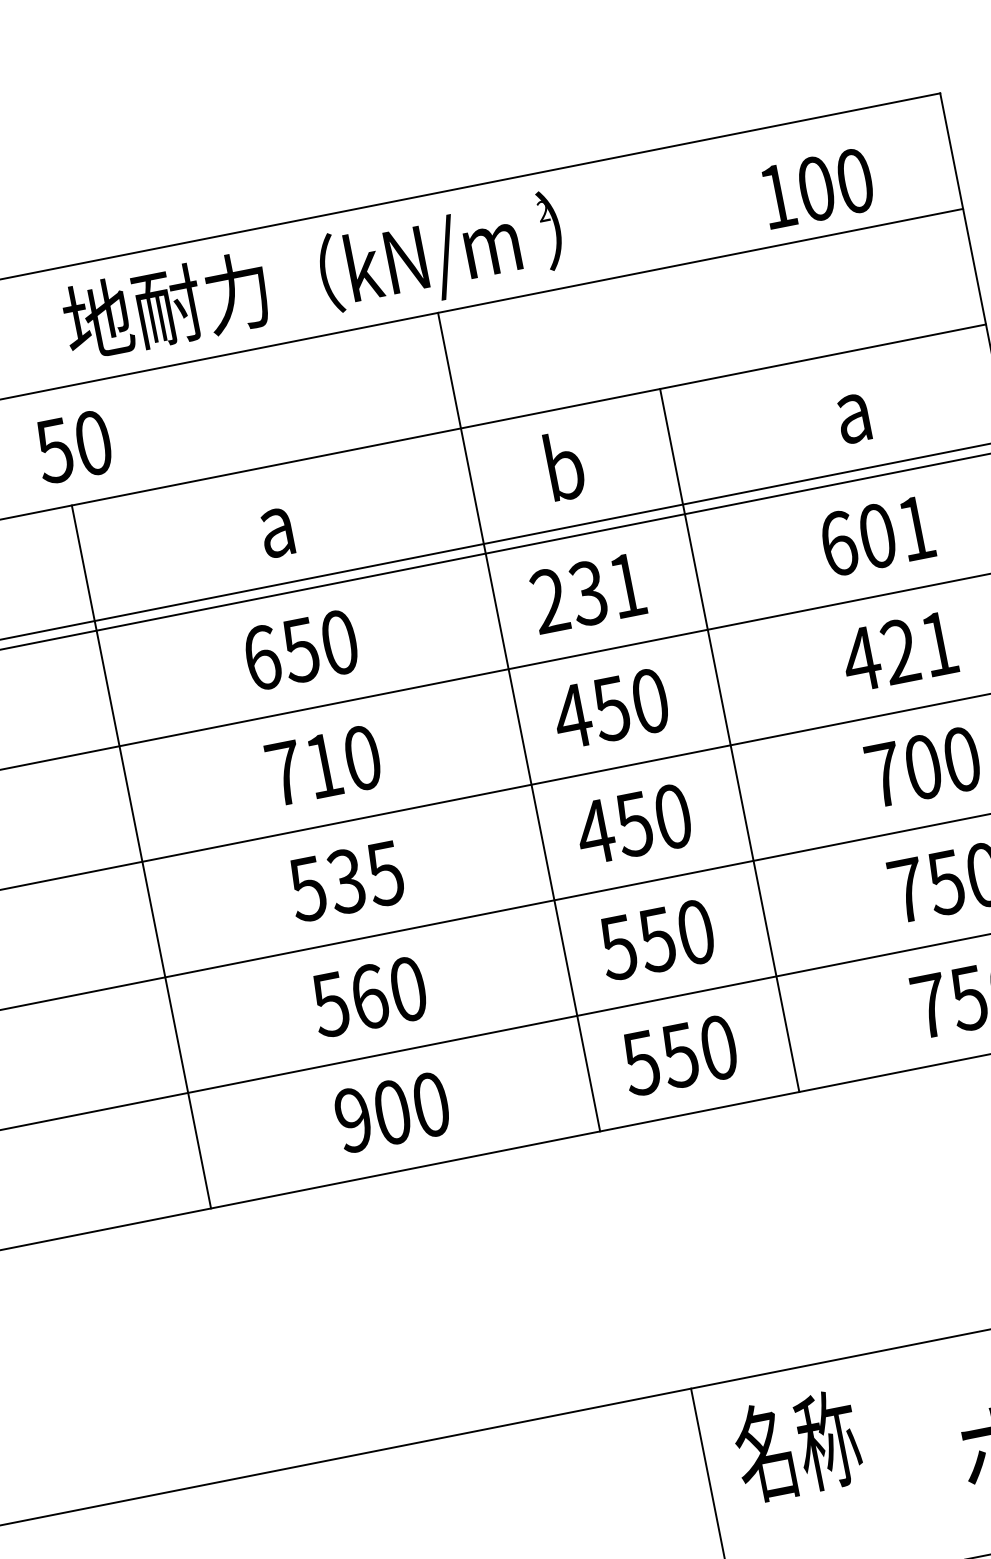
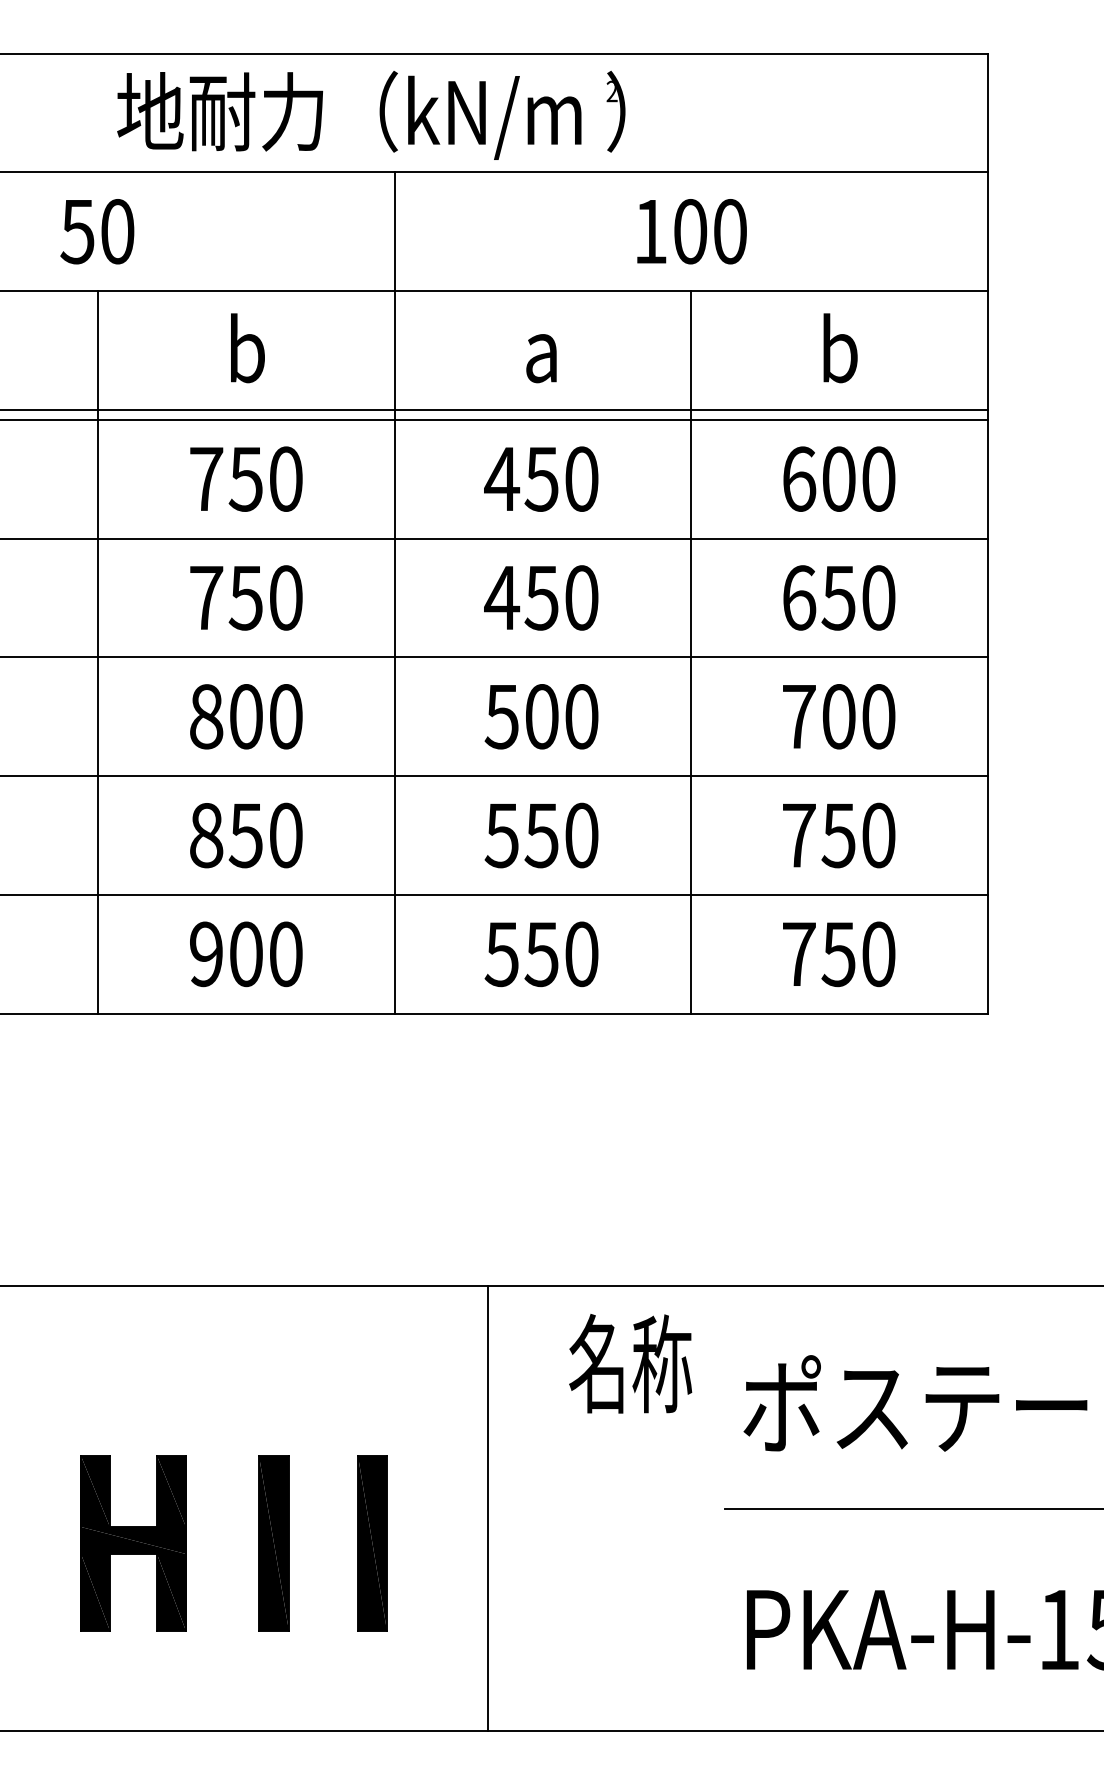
text: (817, 188) -> (691, 231), moved
text: (313, 280) -> (371, 114), moved
text: (853, 408) -> (840, 348), a -> b
text: (73, 446) -> (97, 231), moved
text: (564, 465) -> (543, 348), b -> a
text: (276, 522) -> (247, 348), a -> b
text: (915, 527) -> (878, 478), 601 -> 600
text: (588, 592) -> (541, 478), 231 -> 450
text: (899, 651) -> (838, 597), 421 -> 650
text: (262, 657) -> (206, 478), 650 -> 750
line: (518, 721) -> (394, 592), moved
line: (729, 740) -> (690, 652), moved
text: (323, 766) -> (245, 598), 710 -> 750
text: (614, 828) -> (521, 716), 450 -> 500
line: (141, 856) -> (98, 652), moved
text: (345, 881) -> (245, 716), 535 -> 800
text: (350, 1000) -> (226, 835), 560 -> 850
text: (797, 1445) -> (630, 1363), moved

